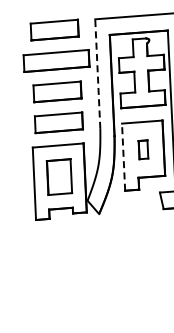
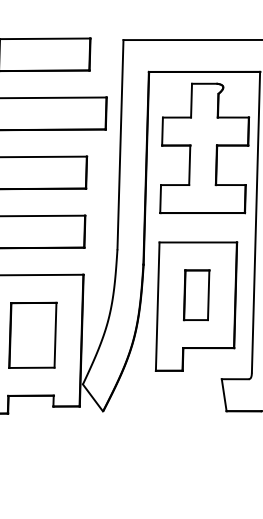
line: (97, 74) -> (119, 145), dashed -> solid
part: (143, 149) -> (196, 294), size x1.43
line: (123, 157) -> (157, 307), dashed -> solid

